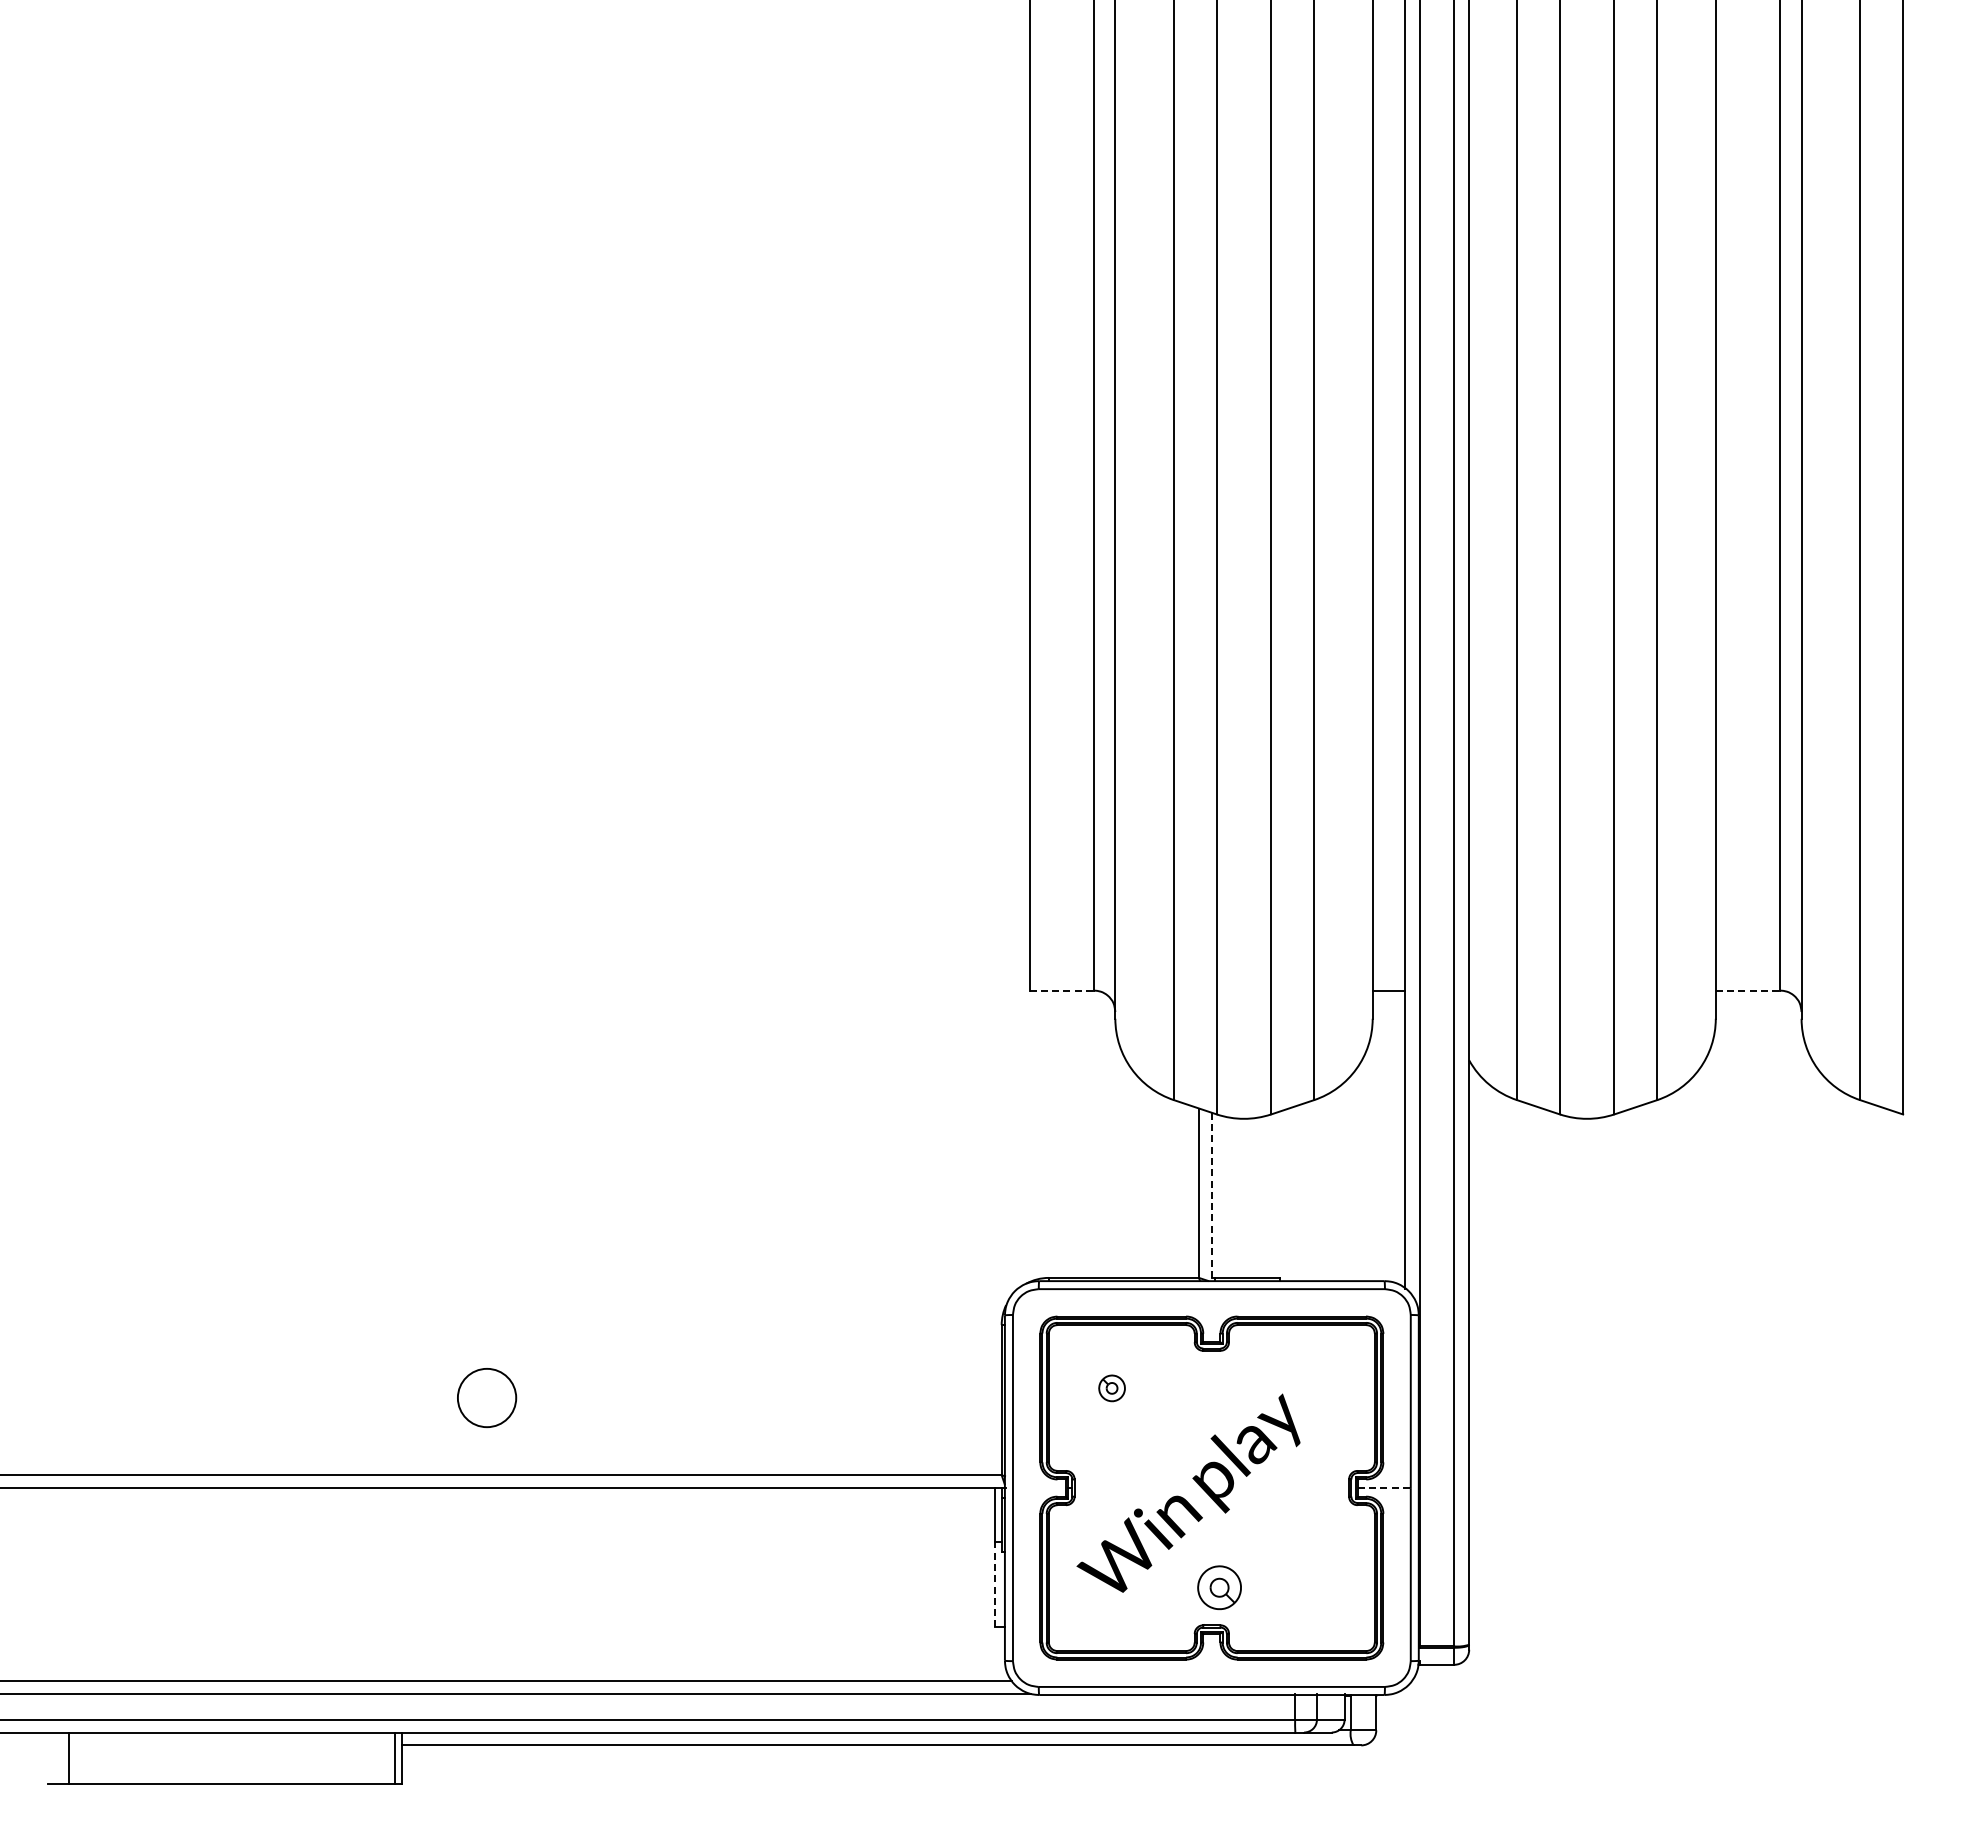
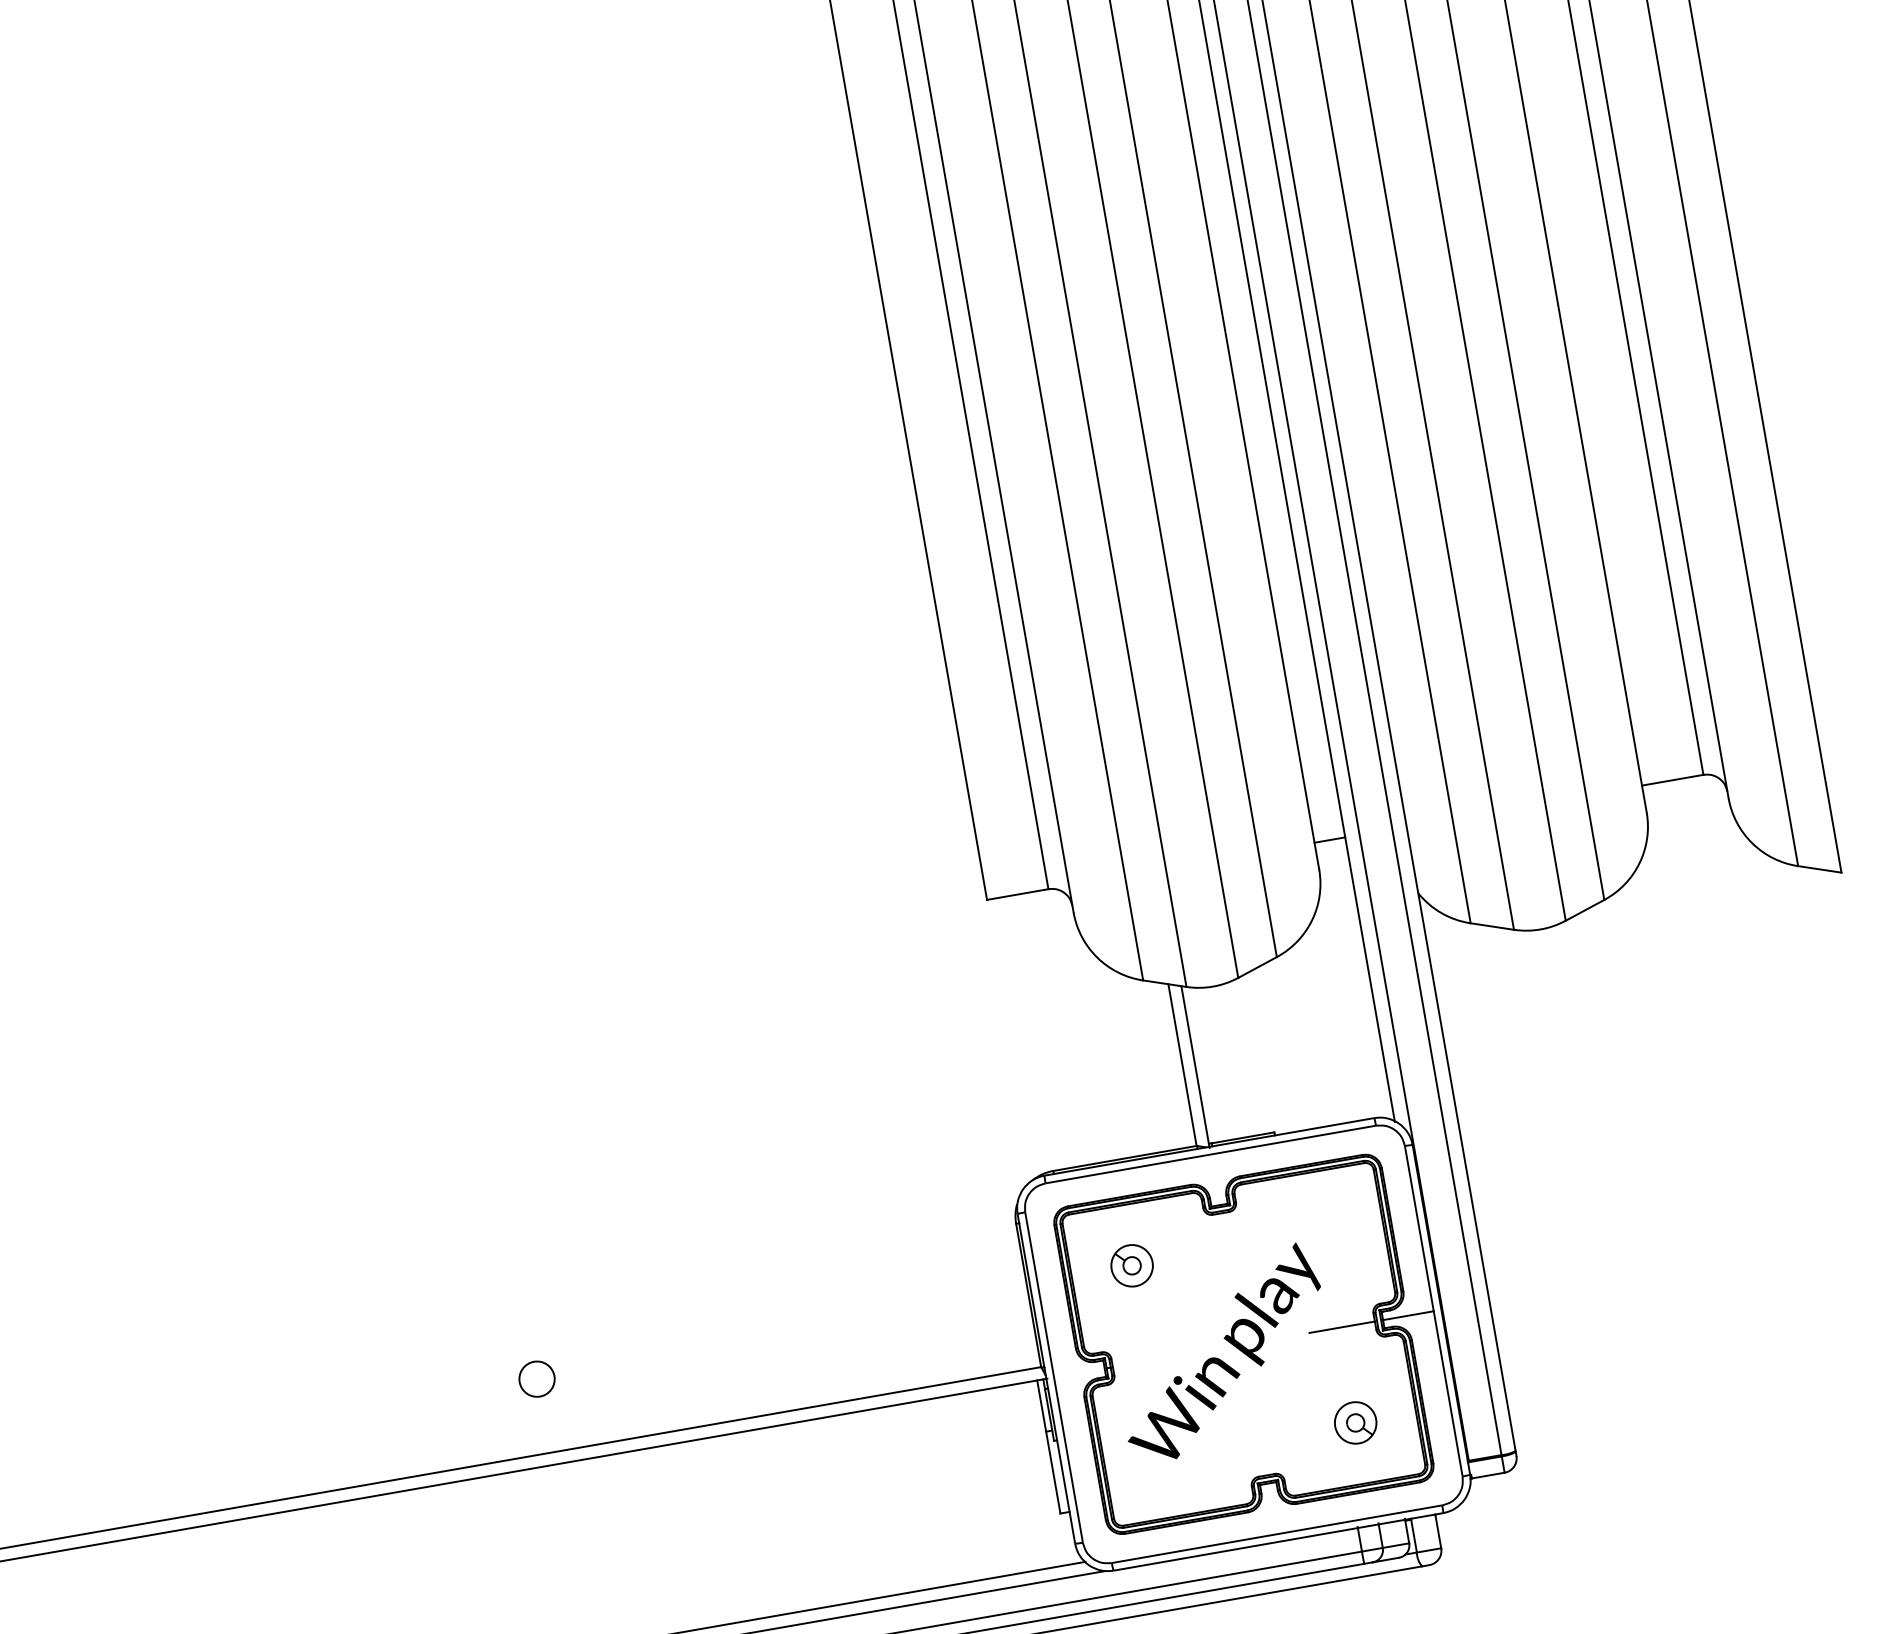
line: (1062, 990) -> (1018, 894), dashed -> solid
line: (1748, 990) -> (1673, 780), dashed -> solid
line: (1211, 1197) -> (1195, 1067), dashed -> solid
part: (1111, 1388) -> (1131, 1266), size x1.67
circle: (486, 1397) -> (536, 1378), size x0.62
line: (1314, 1488) -> (1341, 1327), added
line: (1384, 1488) -> (1408, 1316), dashed -> solid
line: (995, 1584) -> (1053, 1472), dashed -> solid
part: (1219, 1587) -> (1355, 1422), moved

